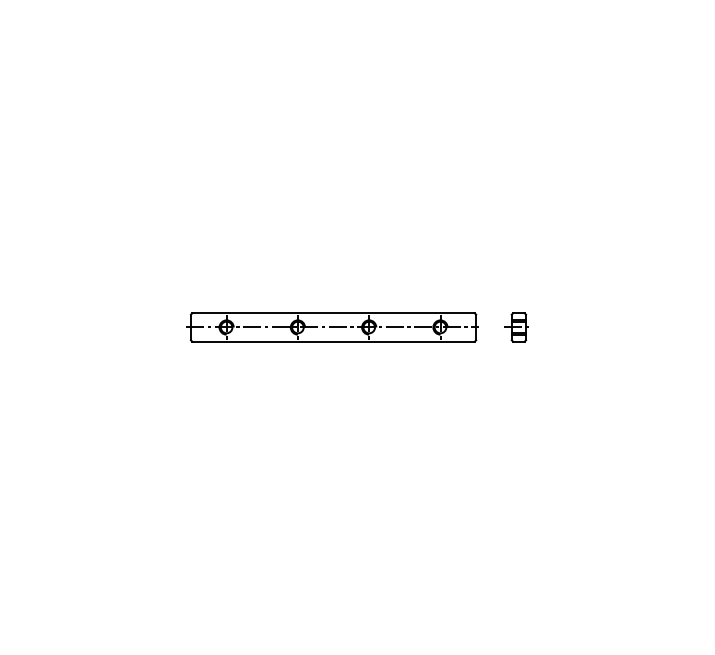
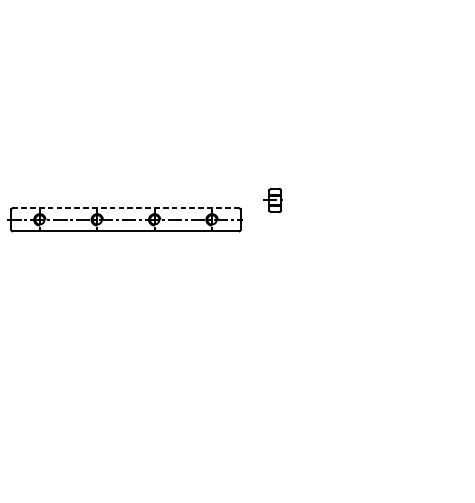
line: (334, 313) -> (126, 208), solid -> dashed
part: (516, 327) -> (273, 200), moved

